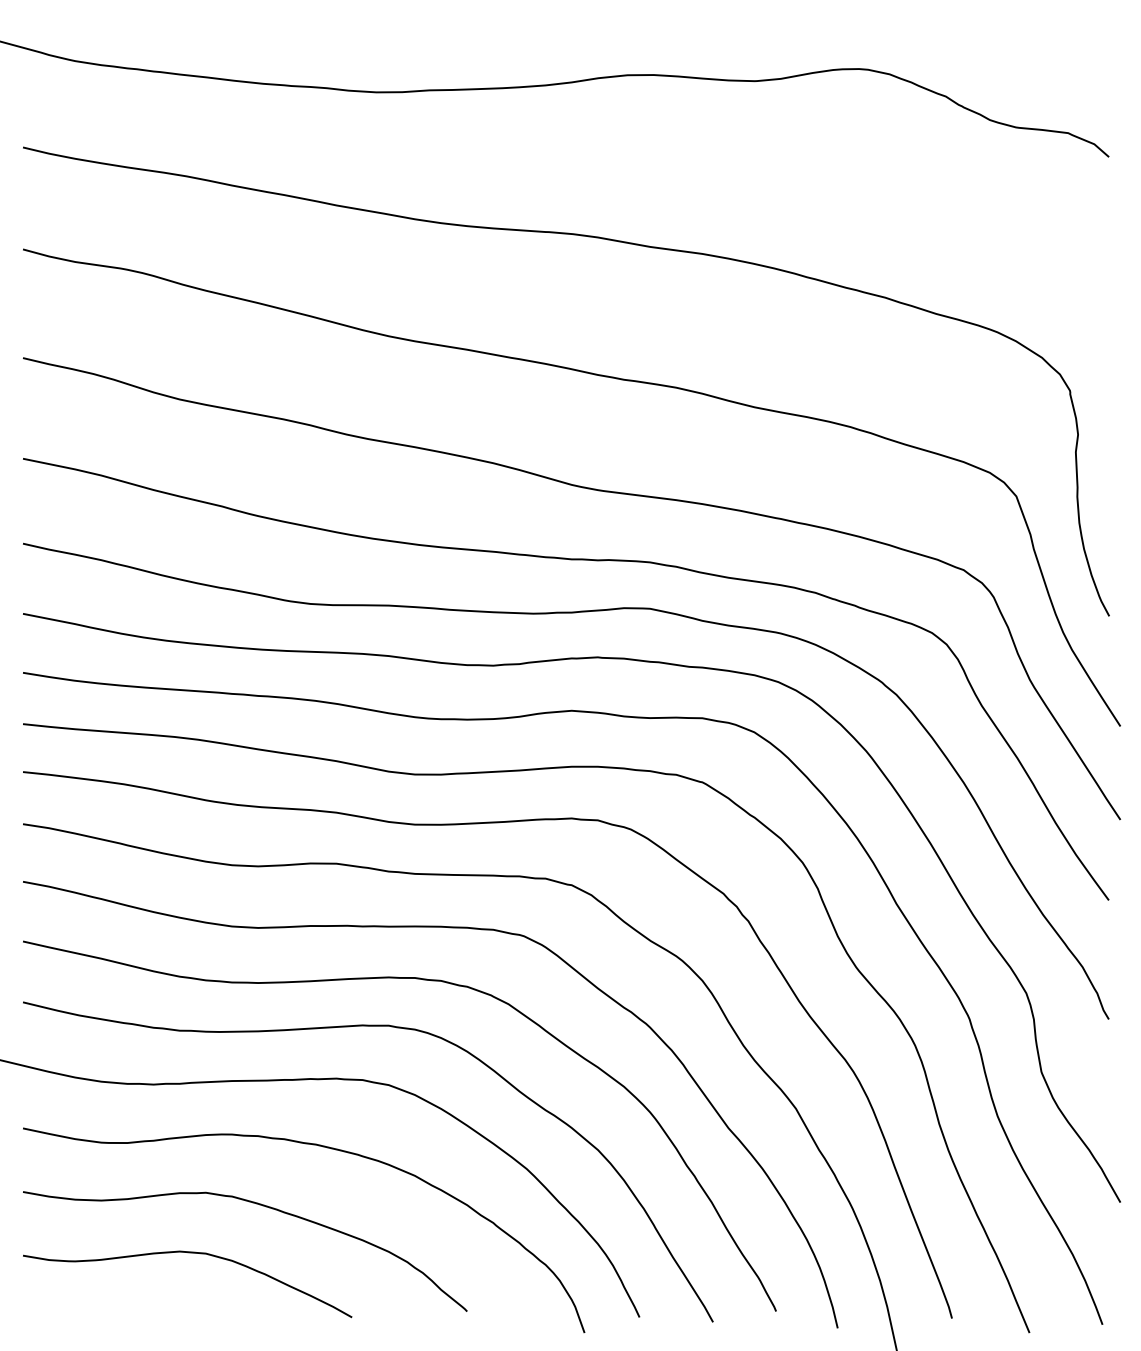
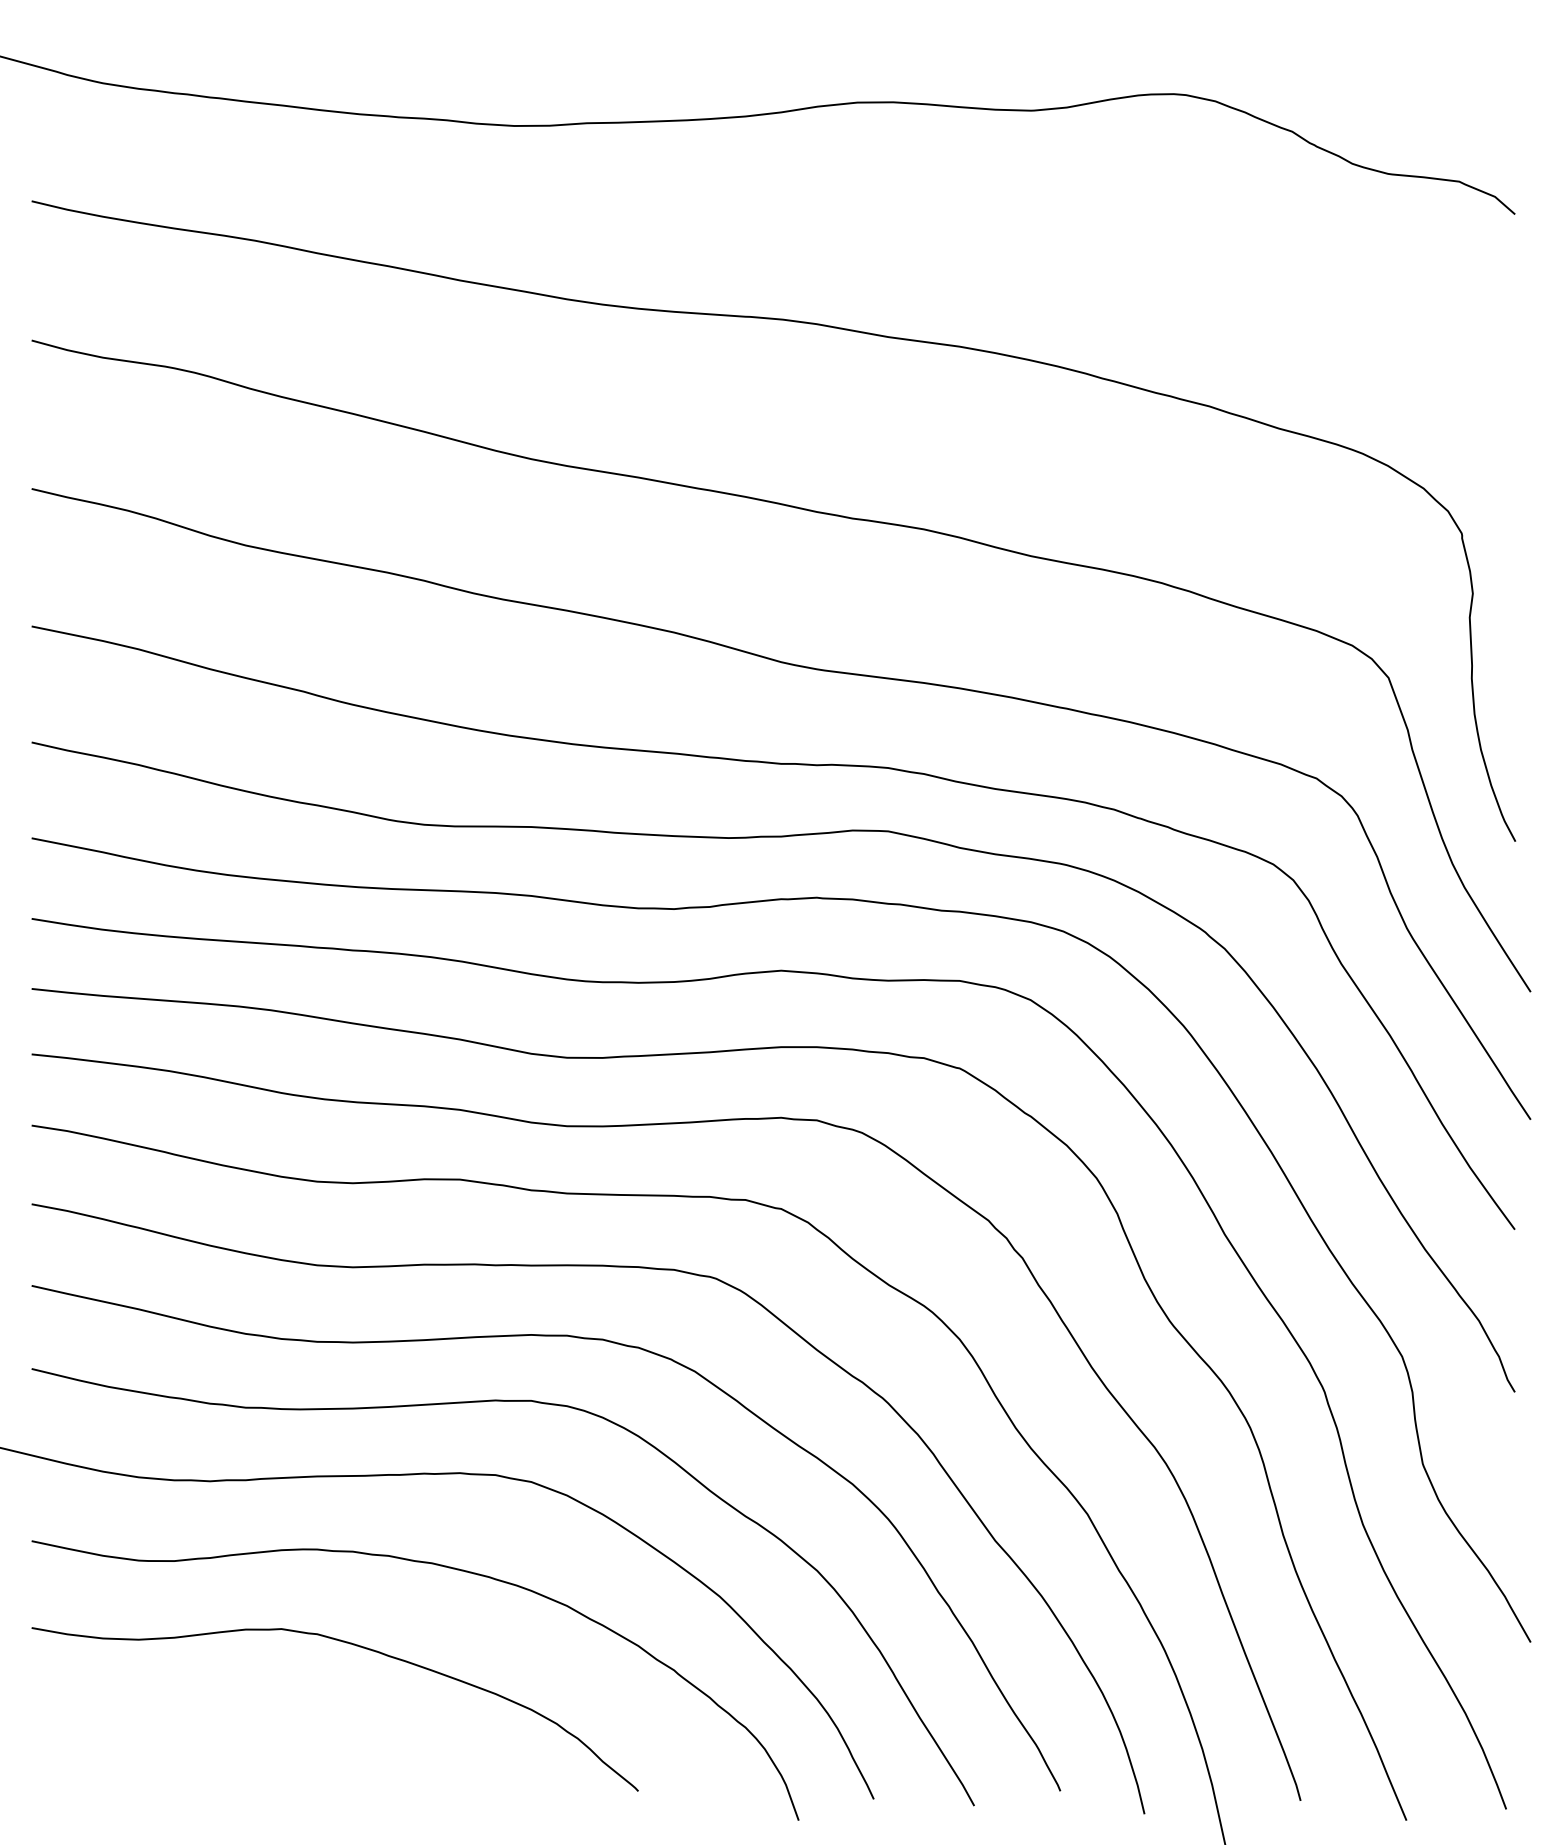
curve: (187, 1253) -> (256, 1711), removed

